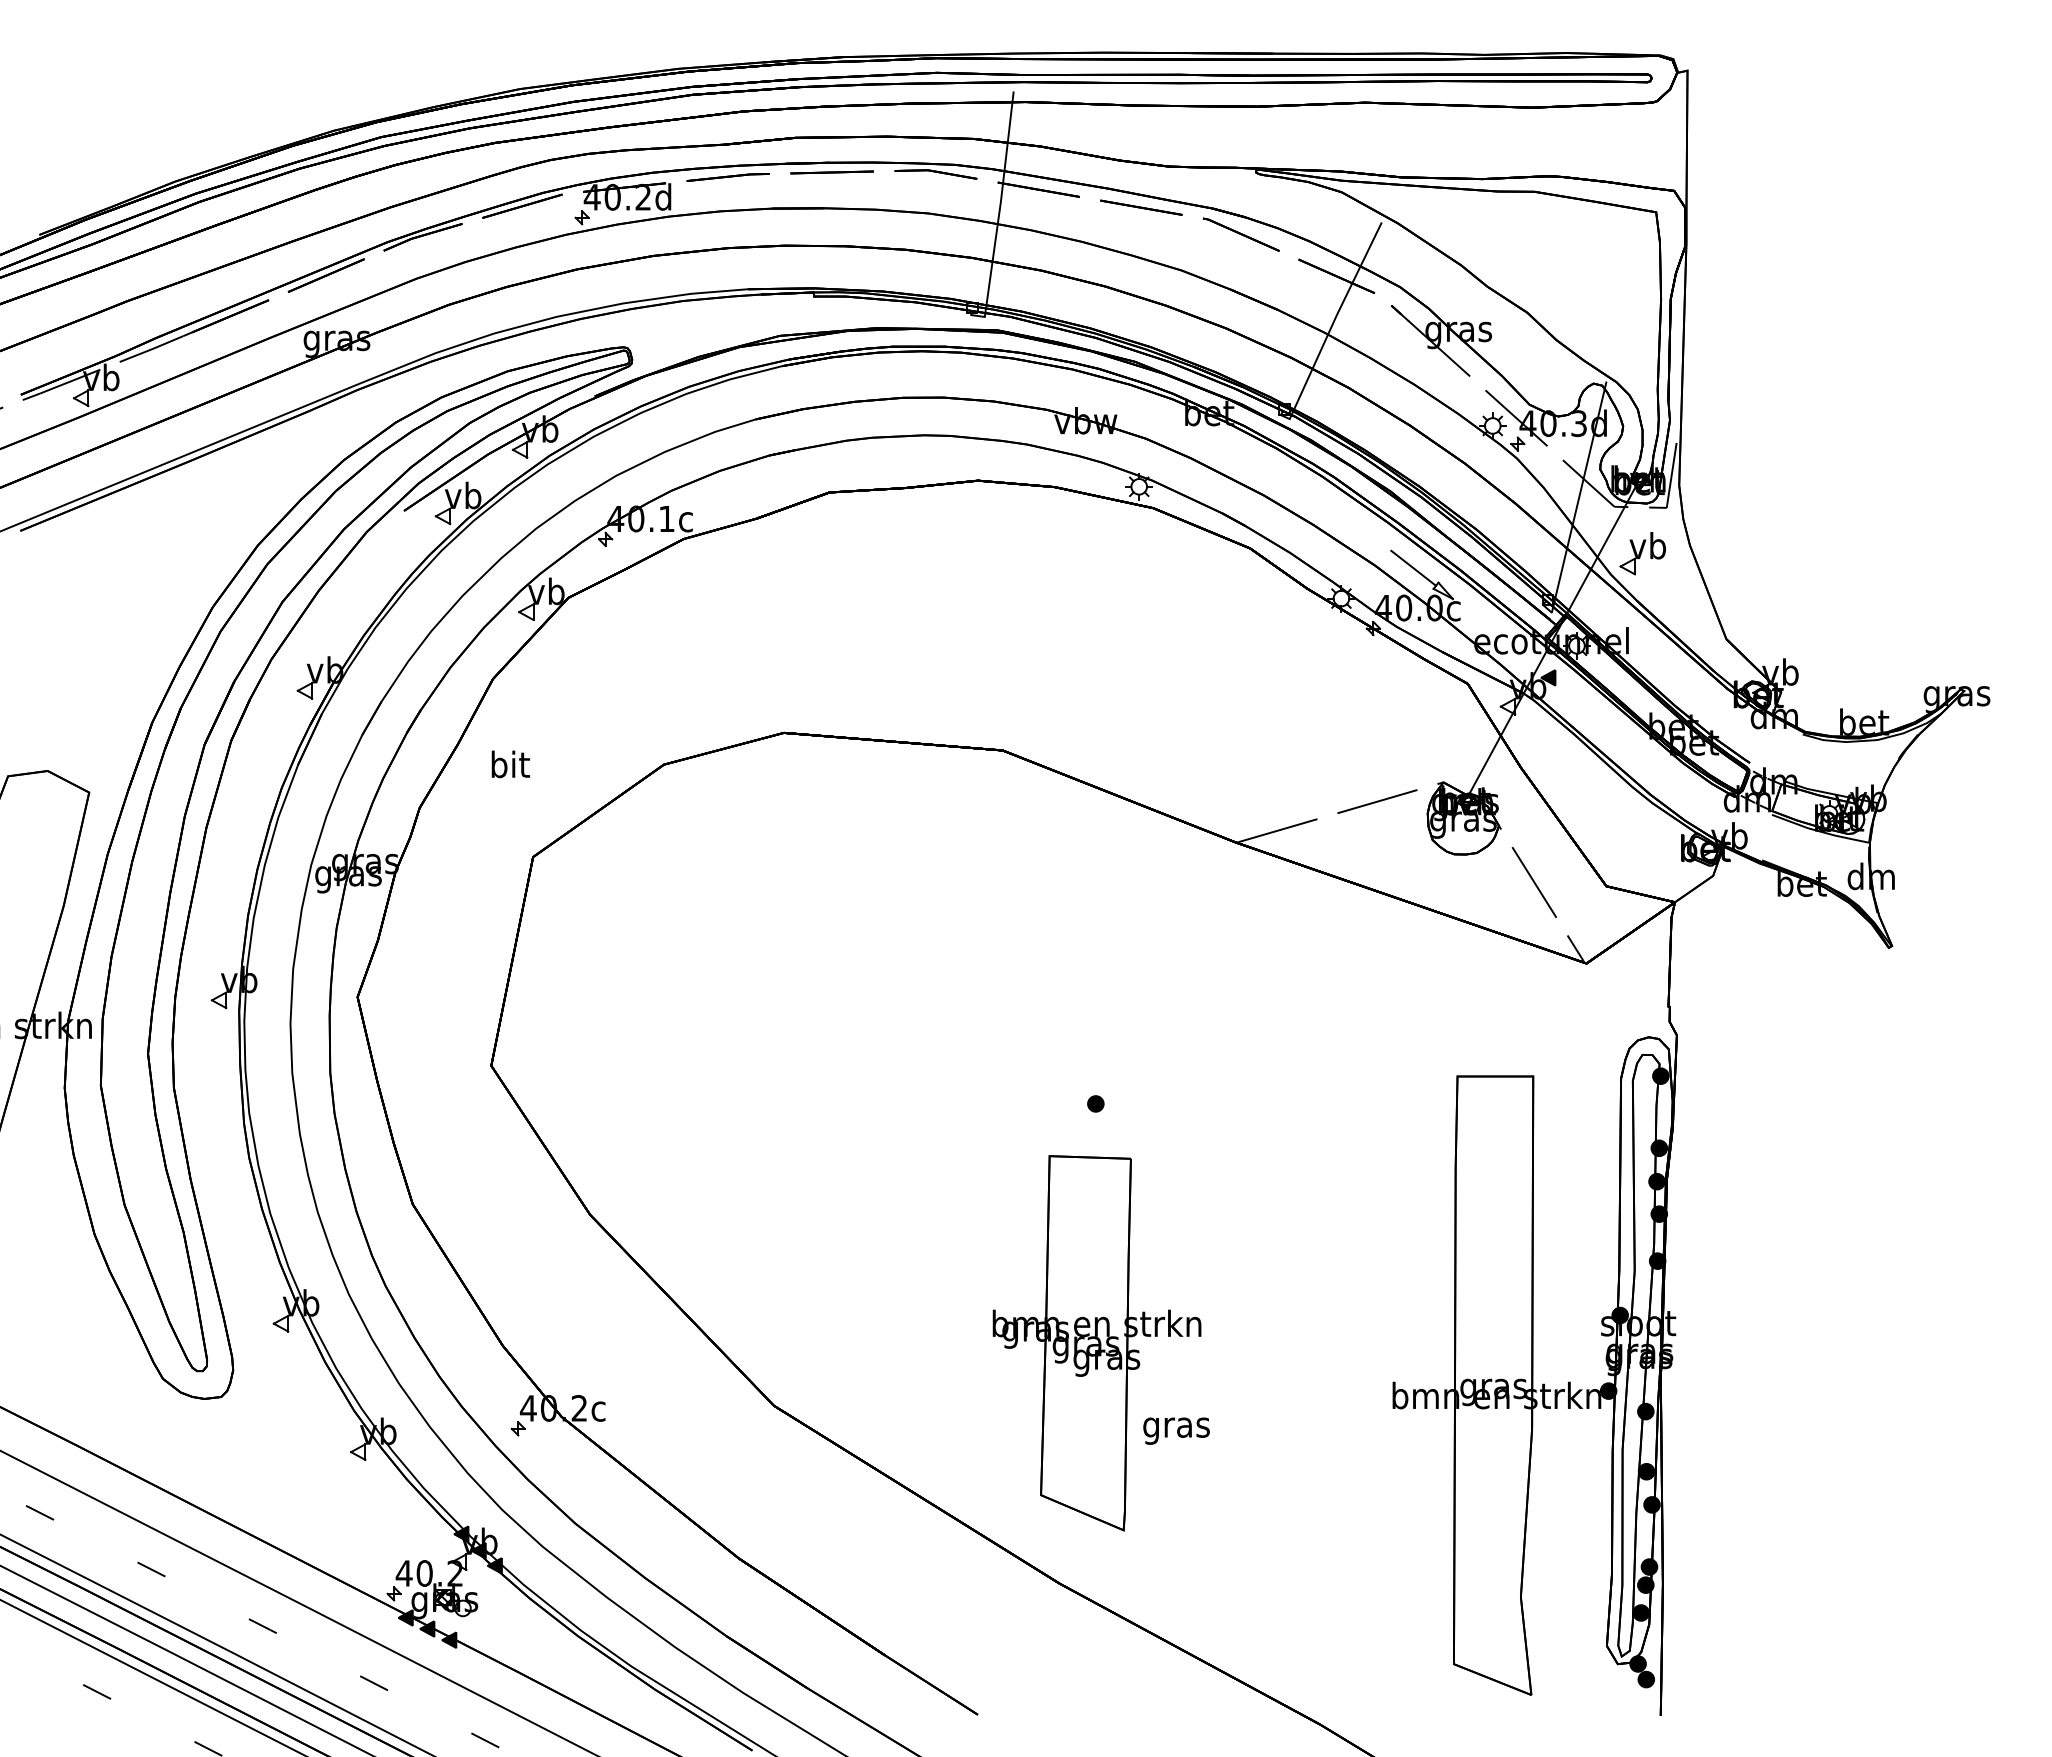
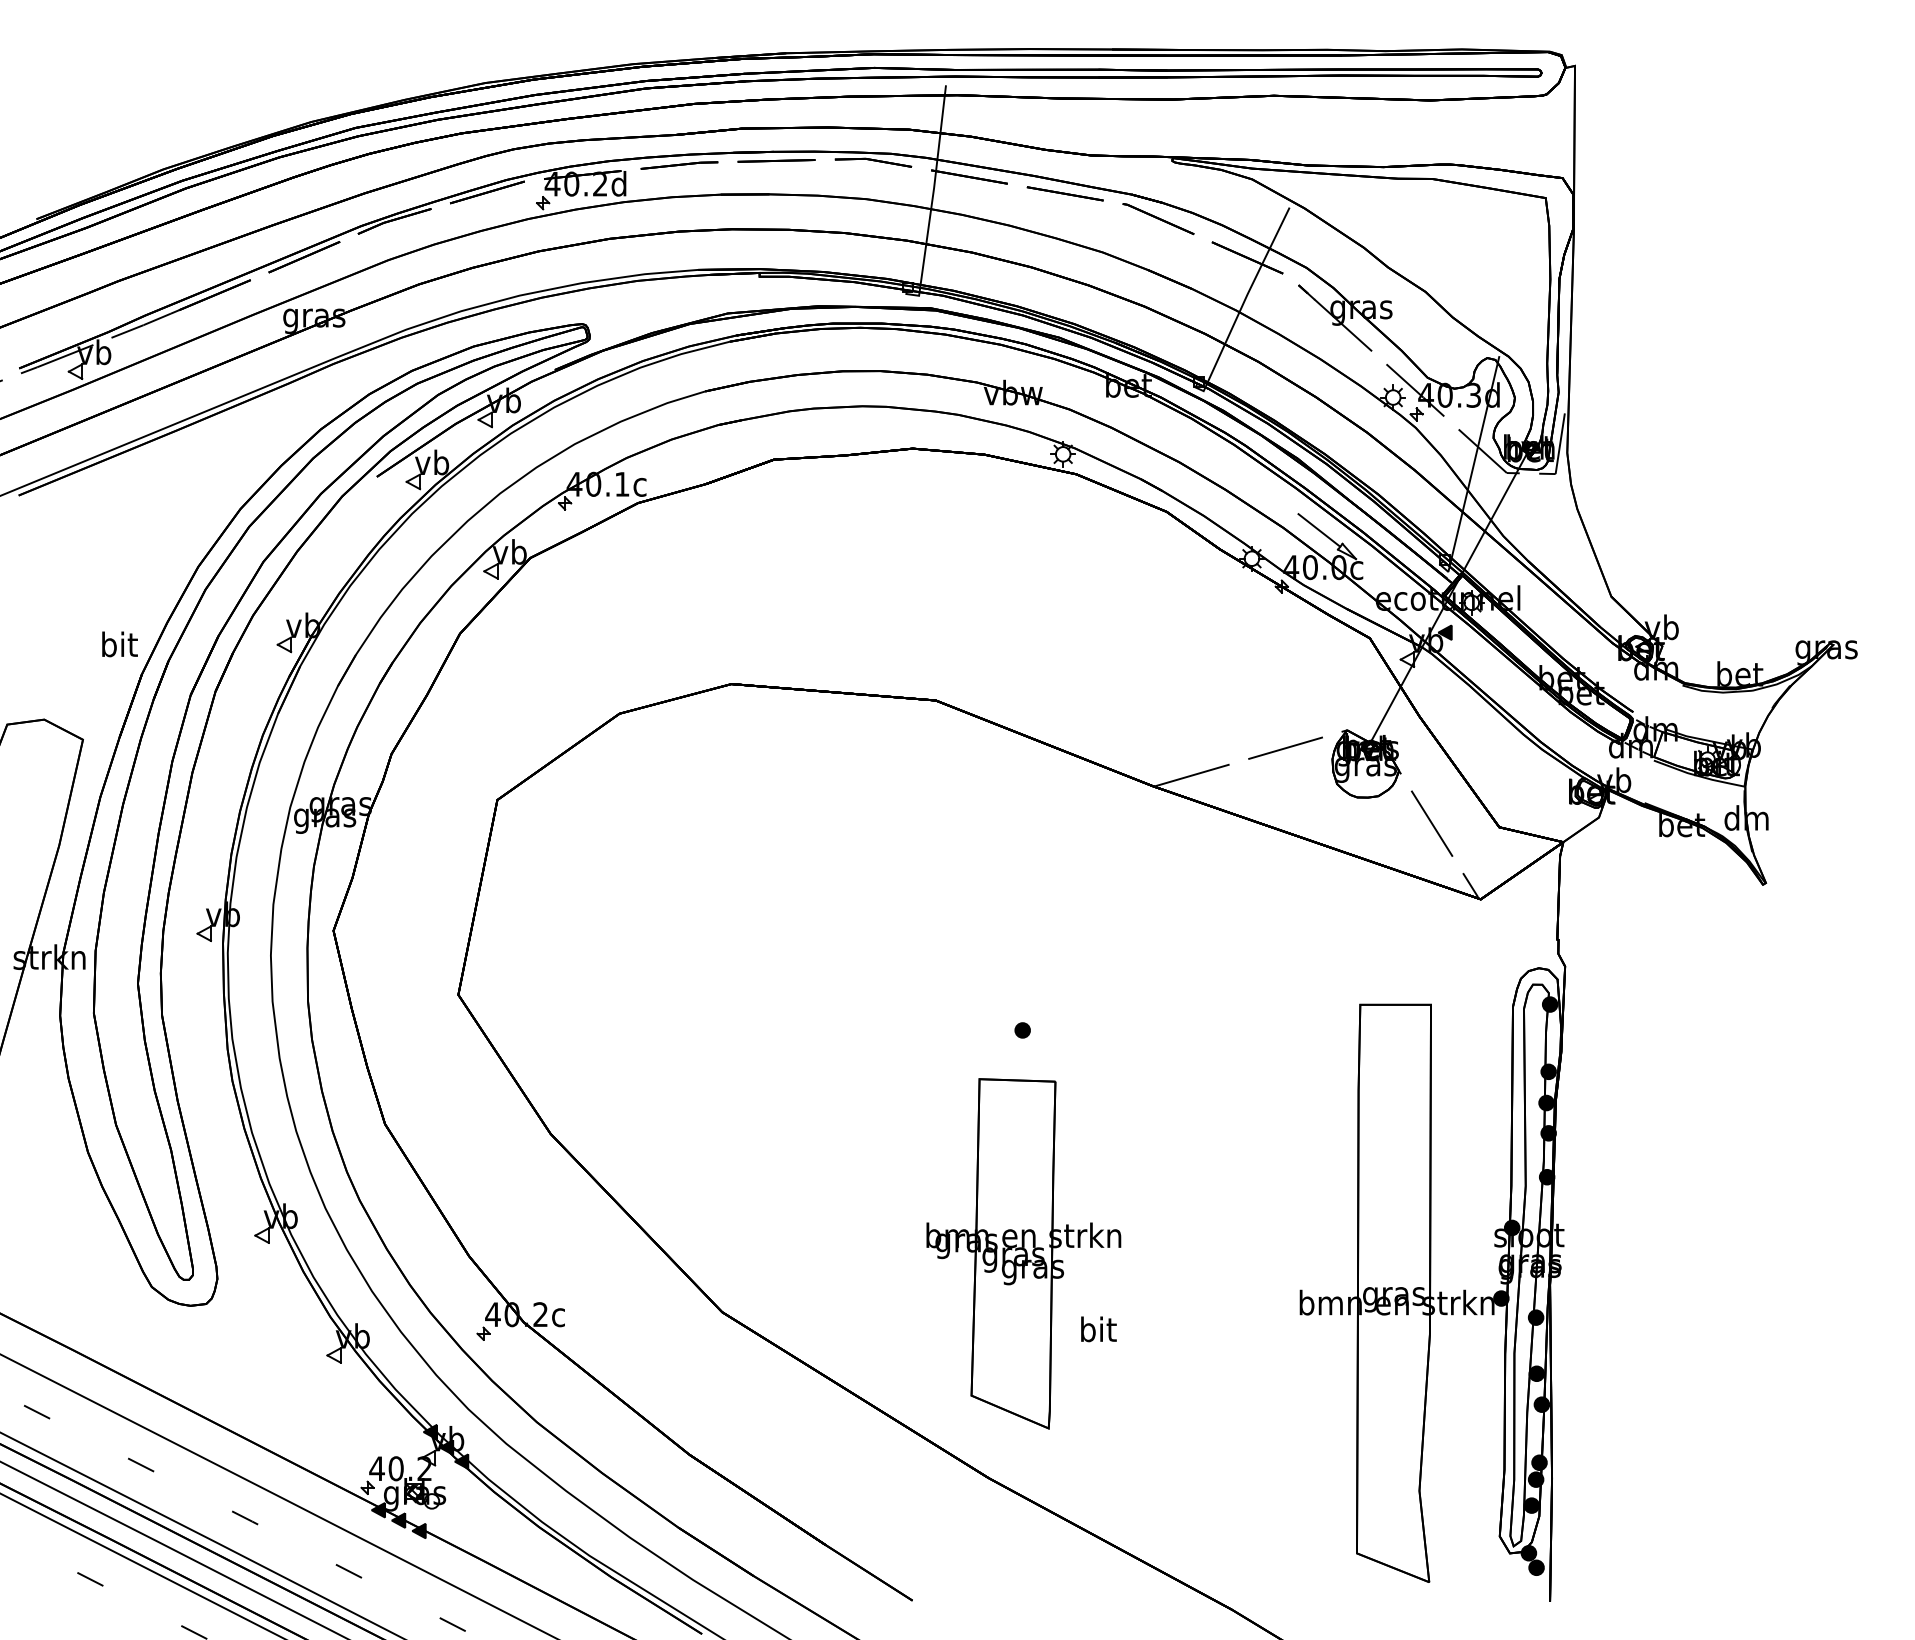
part: (1642, 553) -> (1533, 516), removed
text: (510, 764) -> (119, 644), moved
text: (1176, 1427) -> (1097, 1332), gras -> bit

